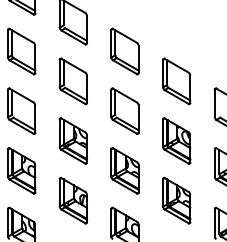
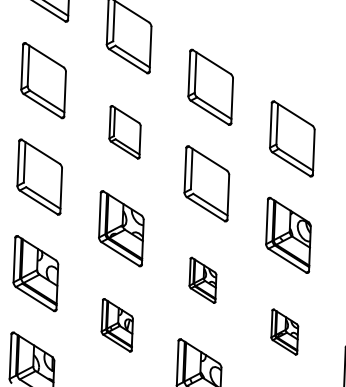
part: (72, 81) -> (123, 132), size x0.7
part: (124, 170) -> (202, 279), size x0.6
part: (72, 200) -> (116, 324), size x0.7
part: (176, 200) -> (284, 331), size x0.6

